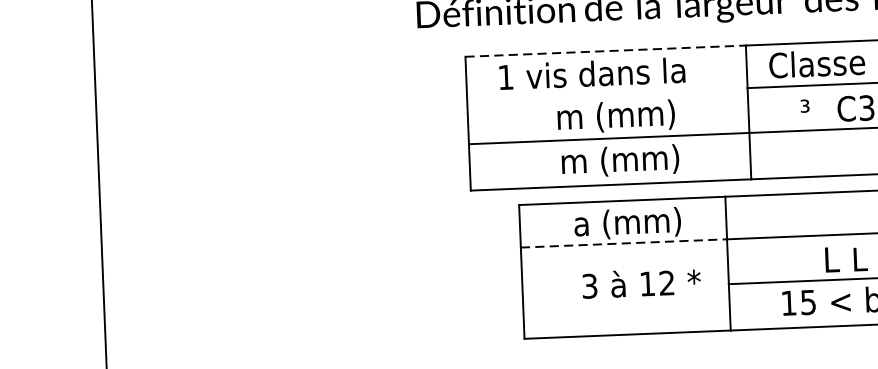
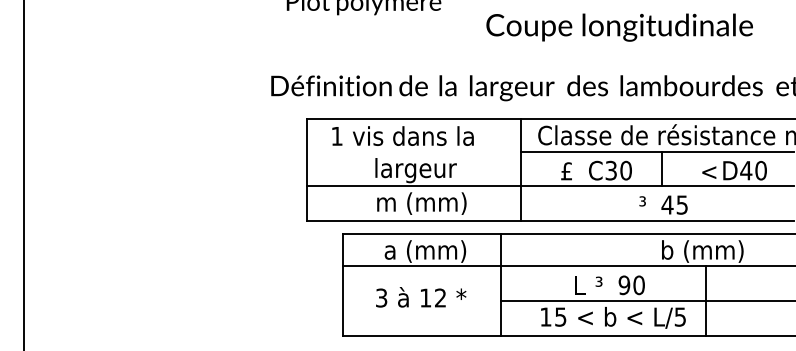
line: (606, 51) -> (414, 119), dashed -> solid
text: (806, 111) -> (565, 171), ³ -> £
text: (615, 117) -> (419, 170), m (mm) -> largeur
line: (623, 243) -> (421, 266), dashed -> solid
text: (858, 259) -> (600, 285), L -> ³
text: (641, 283) -> (421, 297), moved

